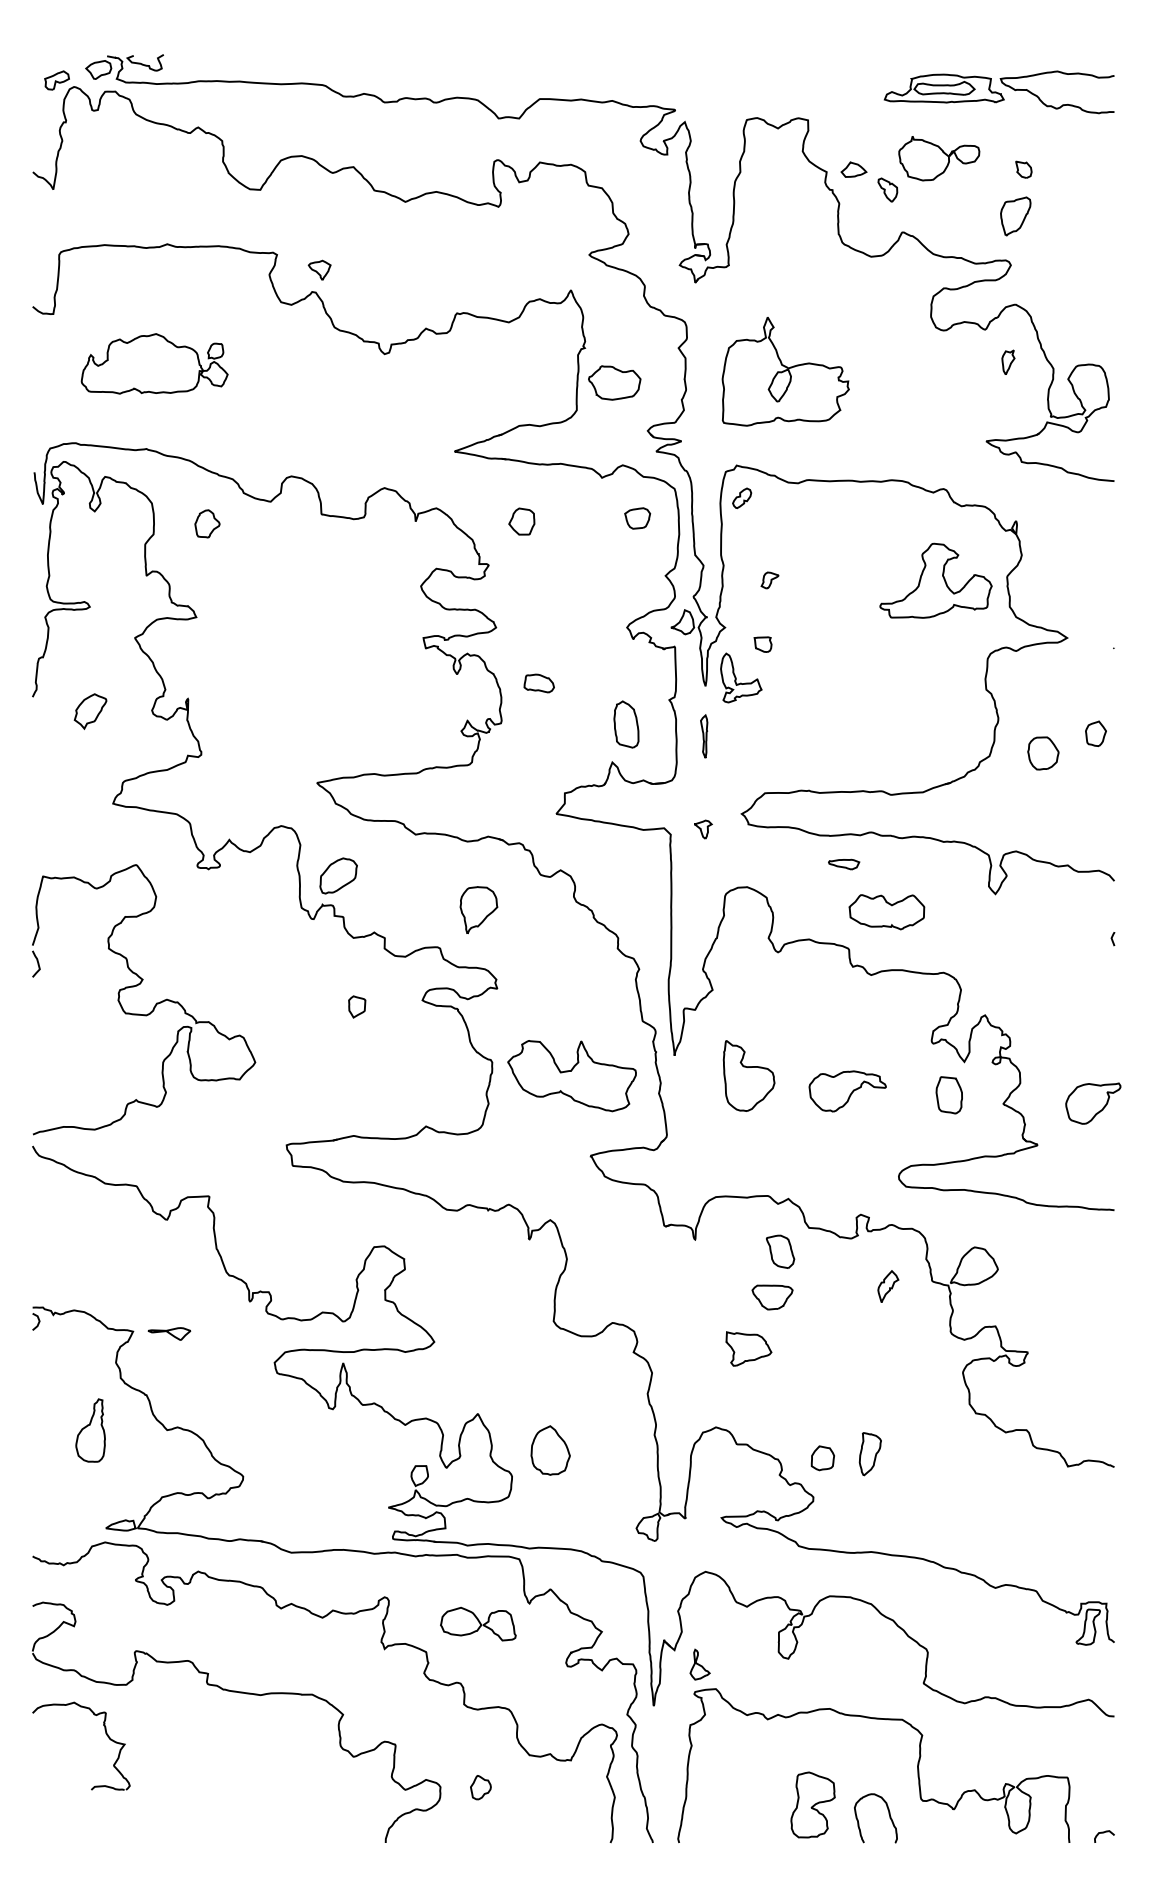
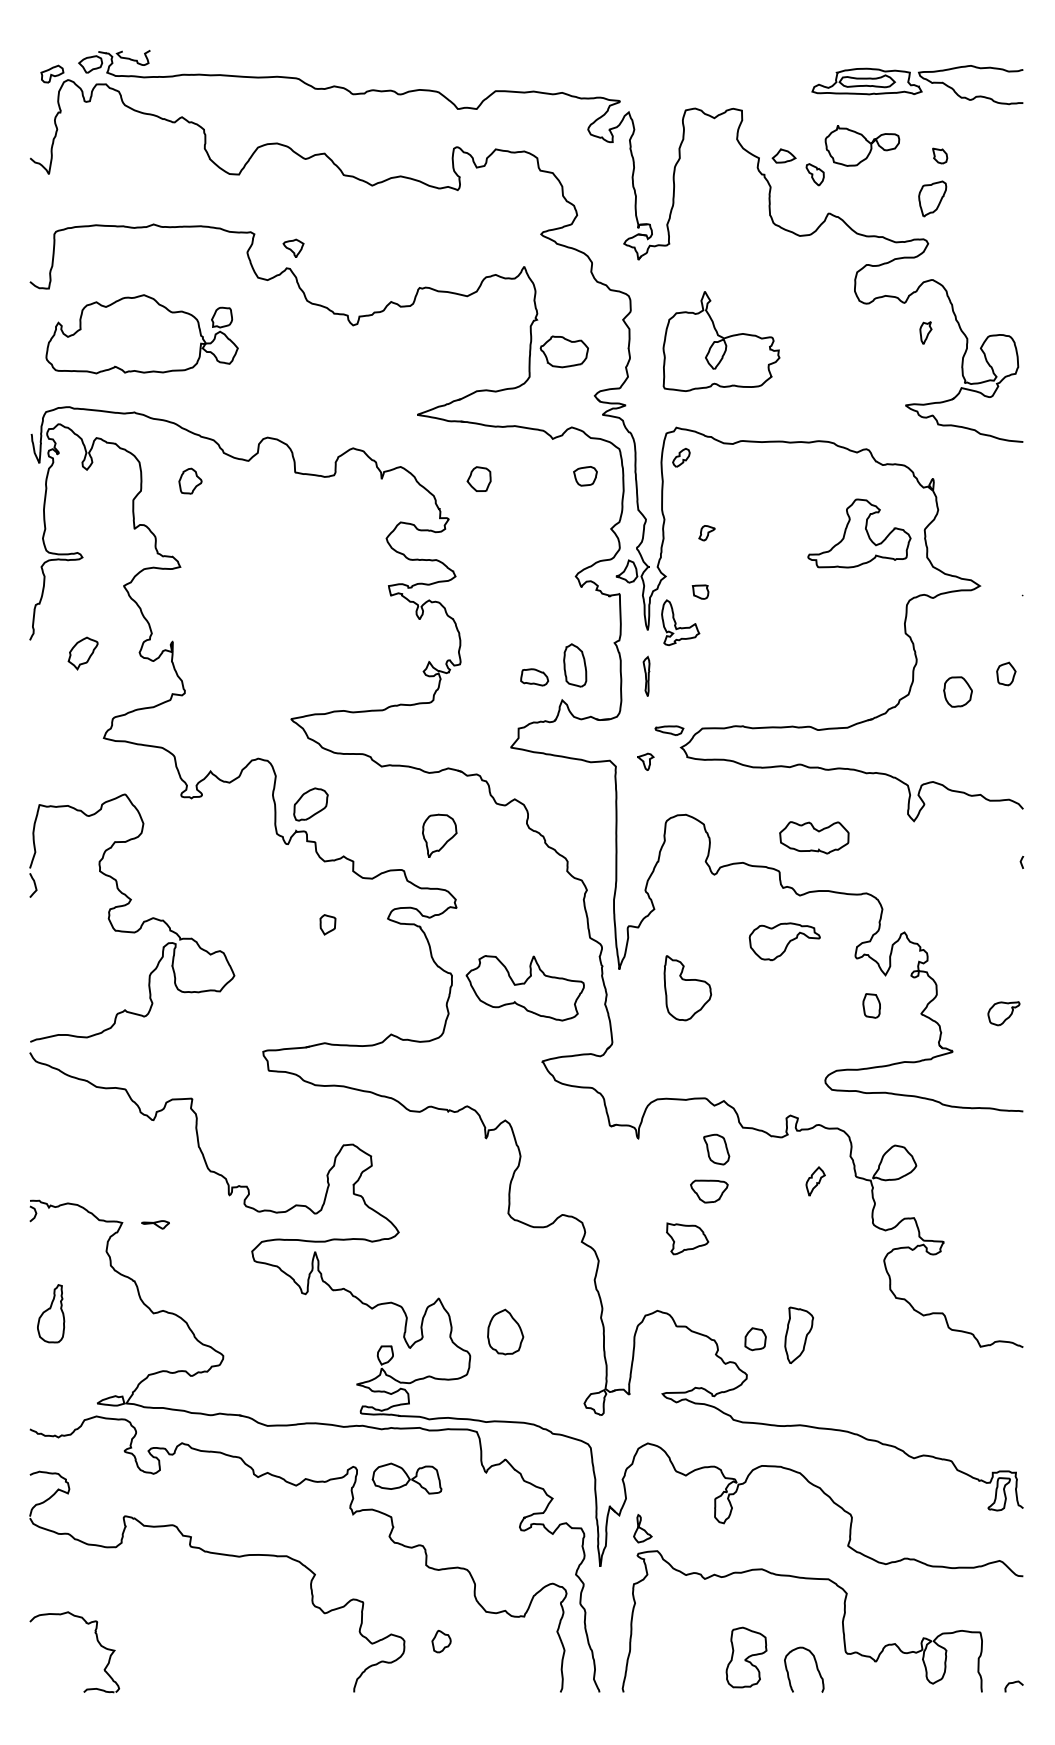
part: (154, 363) -> (141, 333), size x1.43
part: (538, 683) -> (533, 677), moved
part: (844, 864) -> (669, 730), moved
part: (847, 1091) -> (784, 941), moved
part: (949, 1095) -> (871, 1006), size x0.71
part: (1093, 1103) -> (1004, 1013), size x0.62
part: (169, 1333) -> (155, 1224), size x0.71
part: (90, 1430) -> (50, 1313), moved
part: (870, 1454) -> (799, 1335), size x1.43
part: (478, 1623) -> (407, 1478), moved
part: (105, 1733) -> (96, 1640), moved

